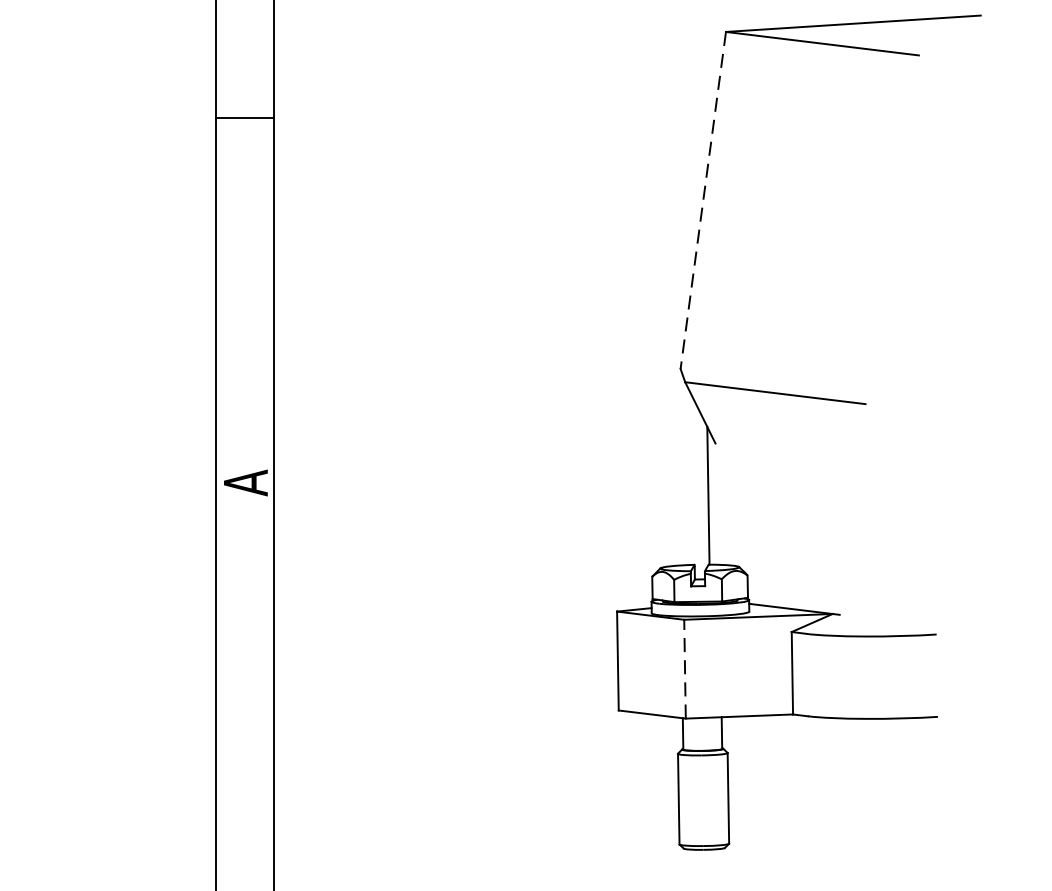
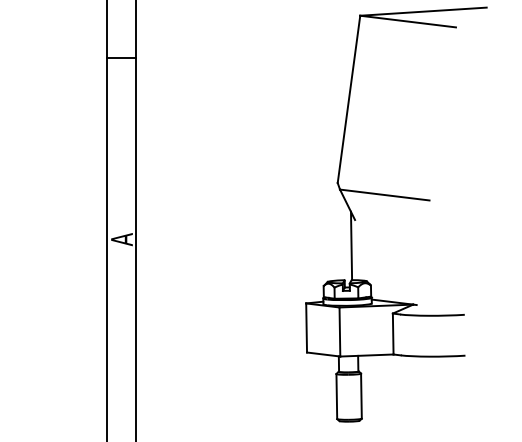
line: (702, 200) -> (348, 99), dashed -> solid
line: (684, 670) -> (339, 332), dashed -> solid

